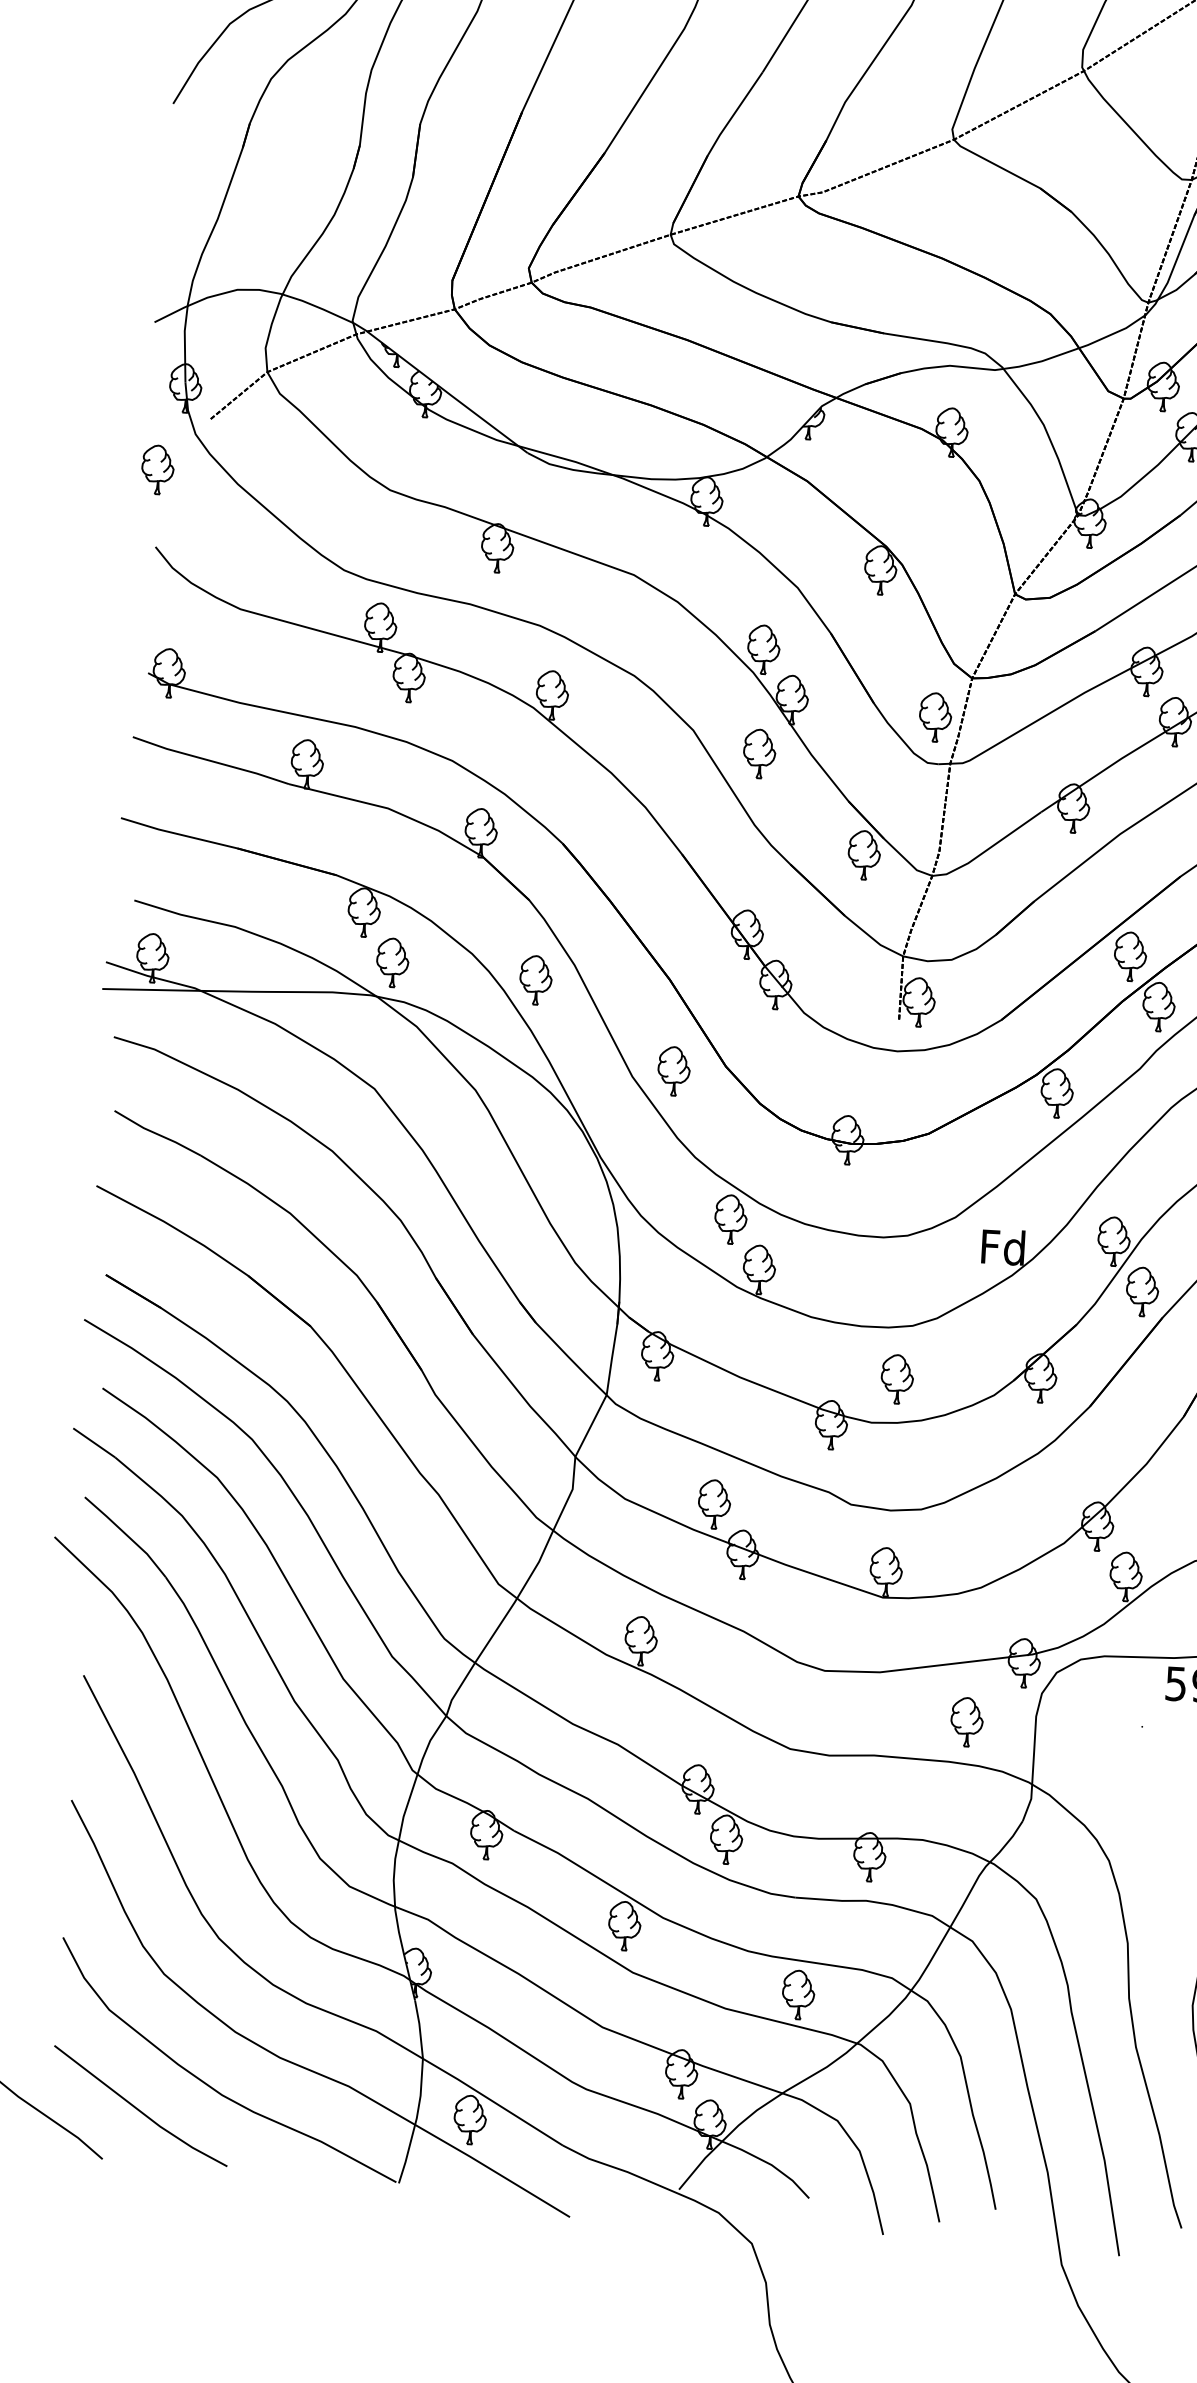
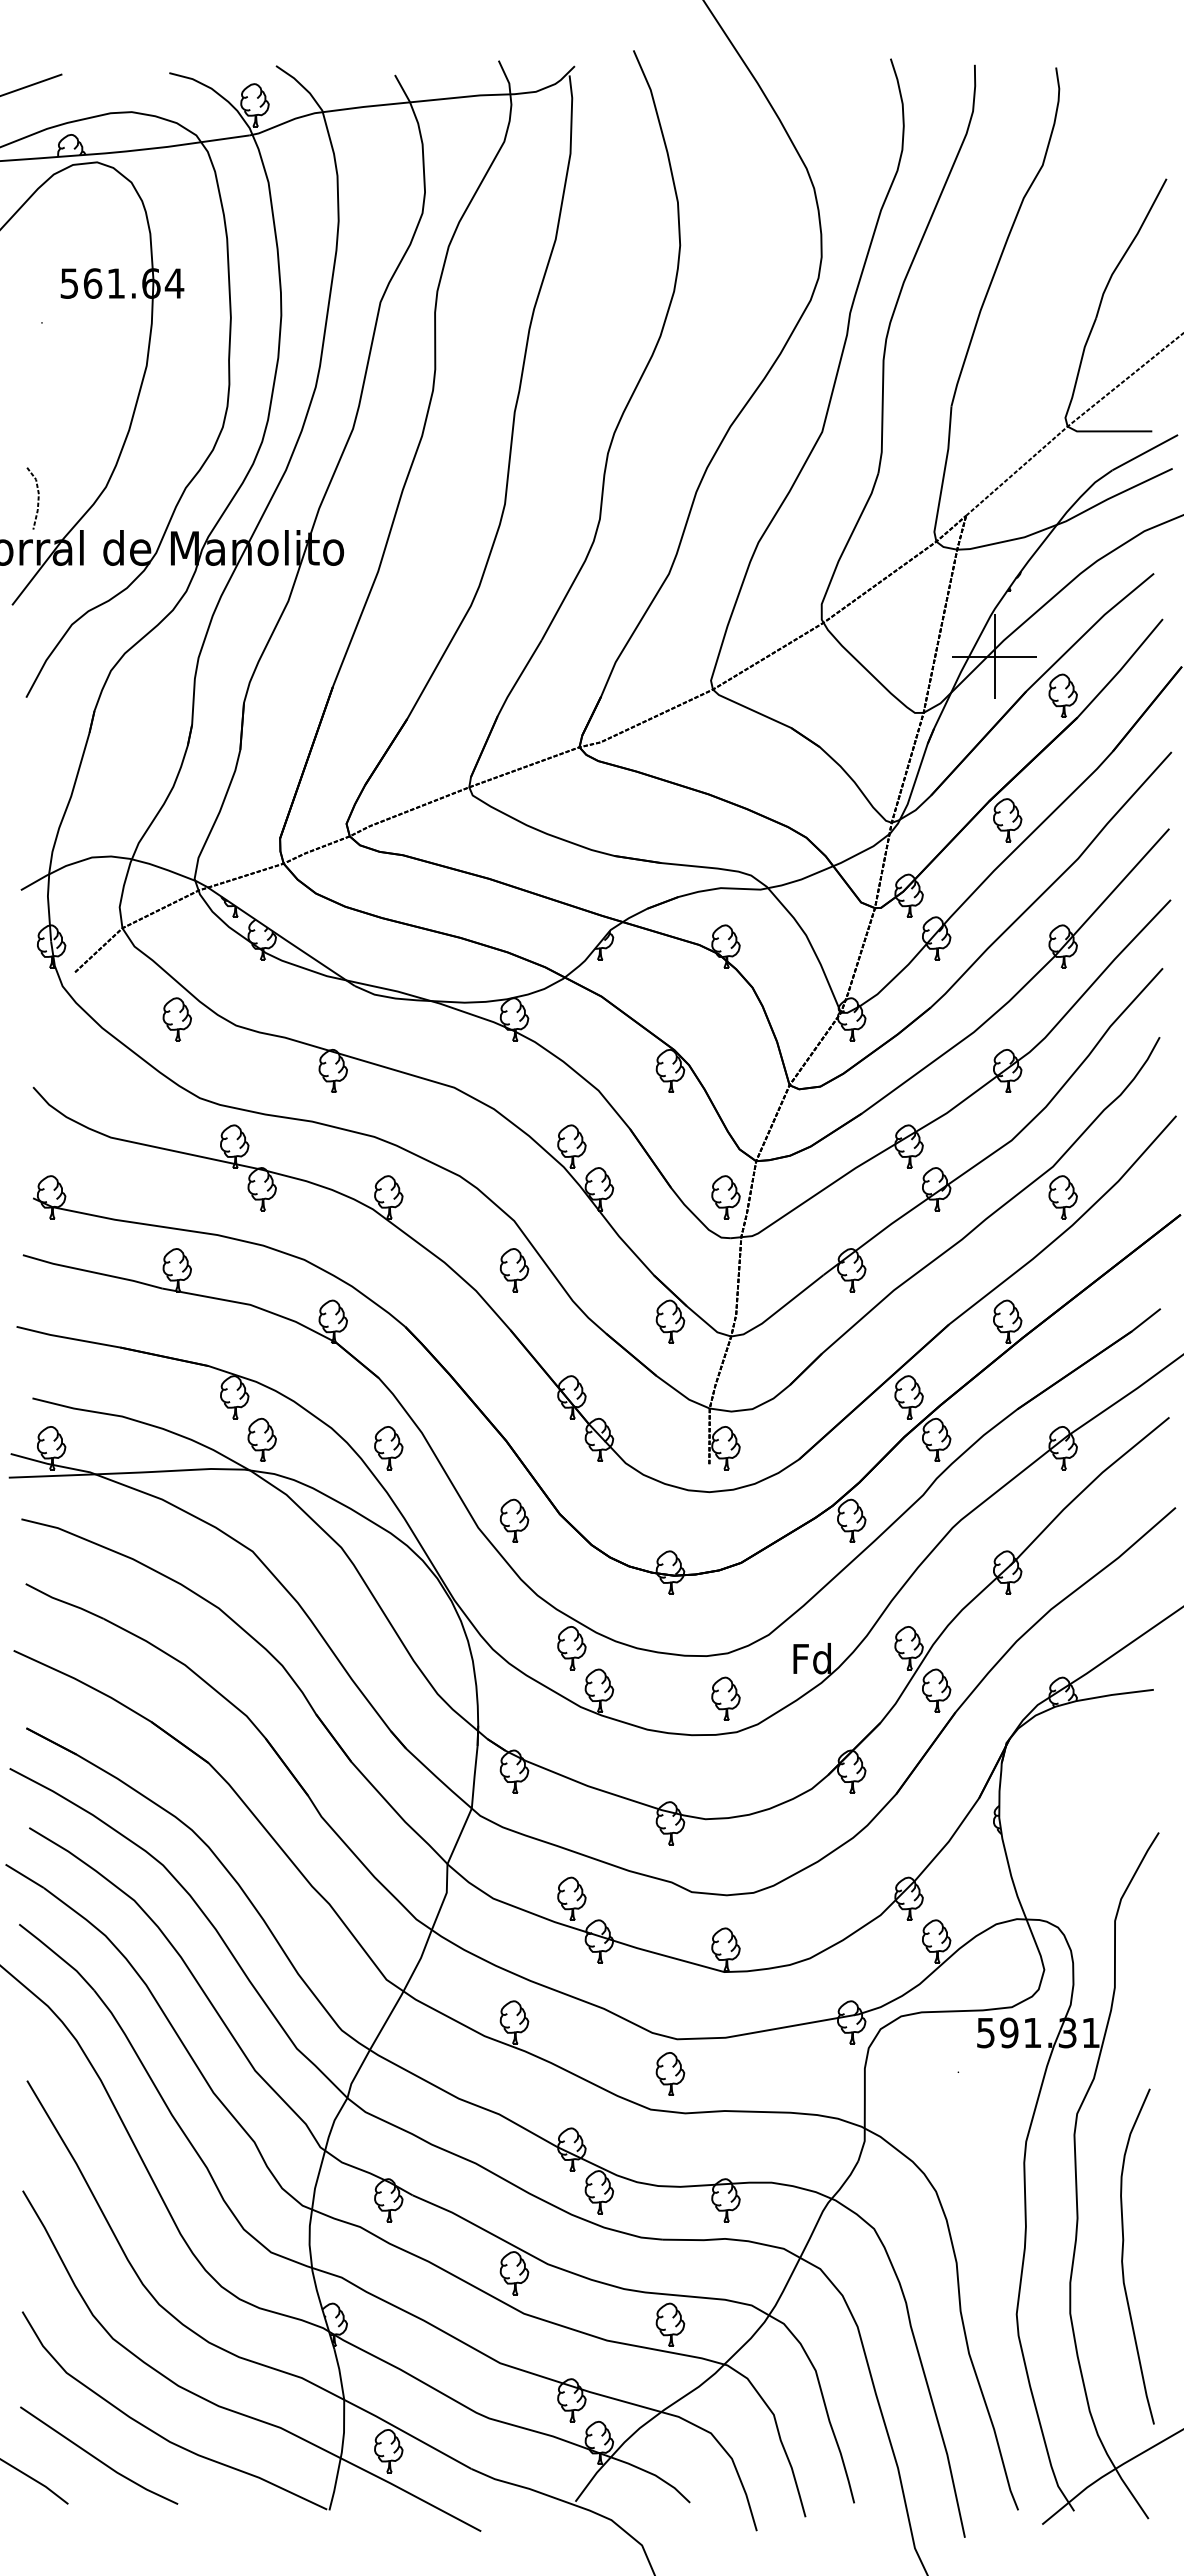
part: (156, 469) -> (176, 1019), moved
part: (759, 754) -> (514, 1270), moved
part: (896, 1378) -> (725, 1698), moved
part: (967, 1721) -> (670, 2073), moved

